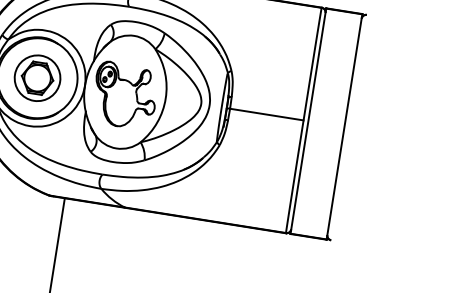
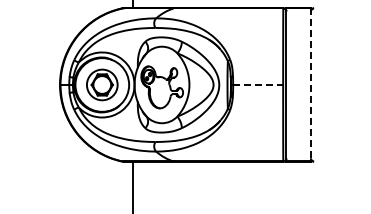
line: (267, 113) -> (258, 84), solid -> dashed
line: (343, 126) -> (310, 84), solid -> dashed

